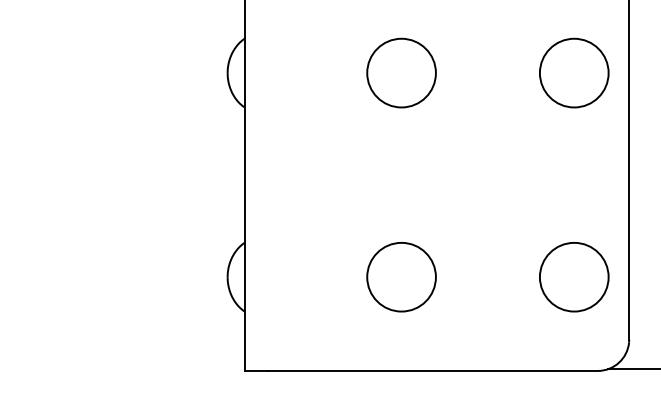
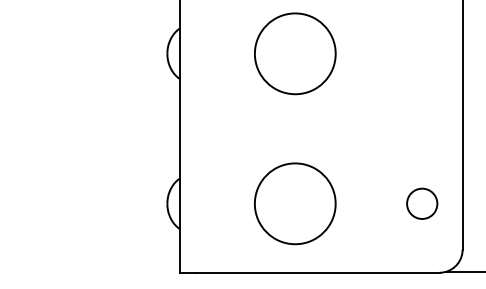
circle: (401, 72) -> (295, 53), size x1.6
circle: (574, 72) -> (422, 53), removed
circle: (401, 276) -> (295, 203), size x1.6
circle: (573, 276) -> (421, 203), size x0.6

